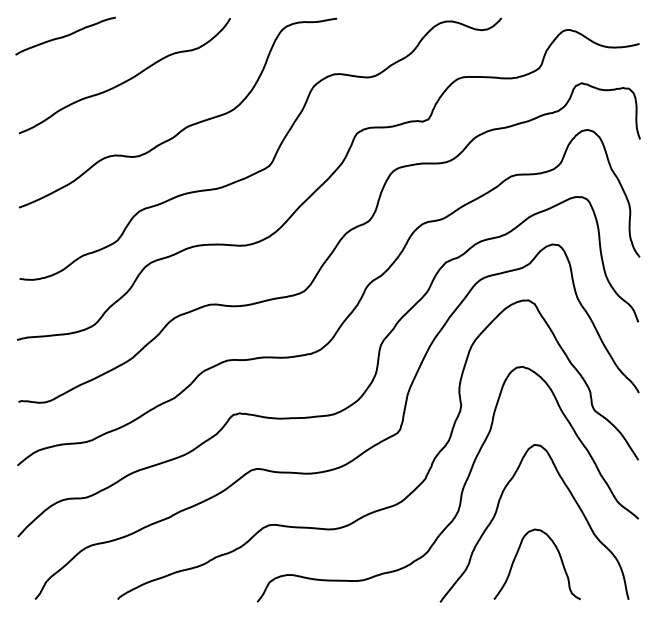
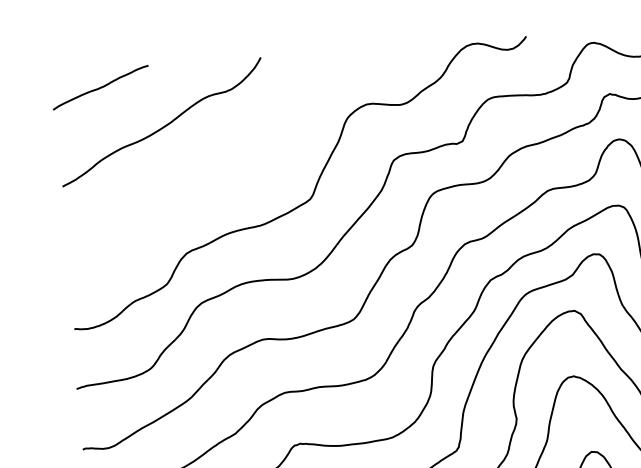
curve: (185, 126) -> (225, 166), removed

